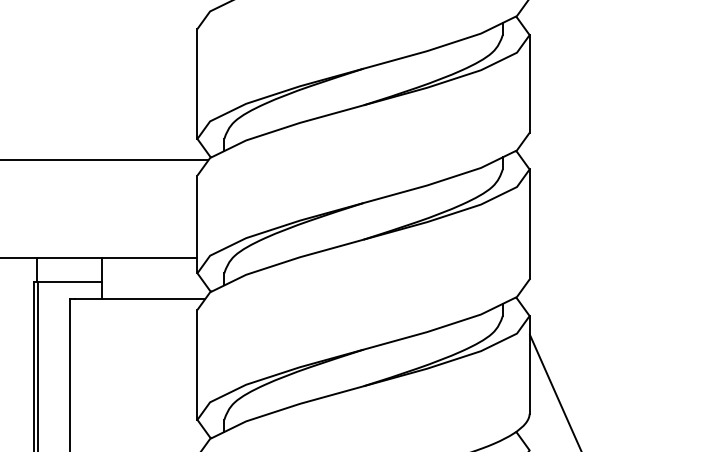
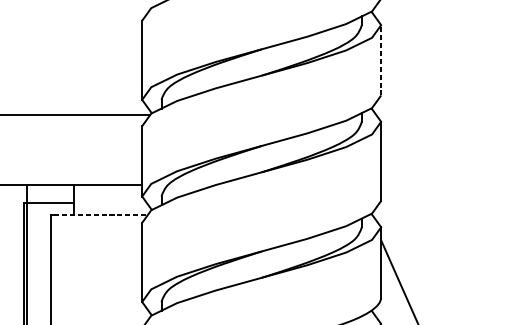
line: (529, 83) -> (381, 59), solid -> dashed
line: (140, 299) -> (101, 215), solid -> dashed

